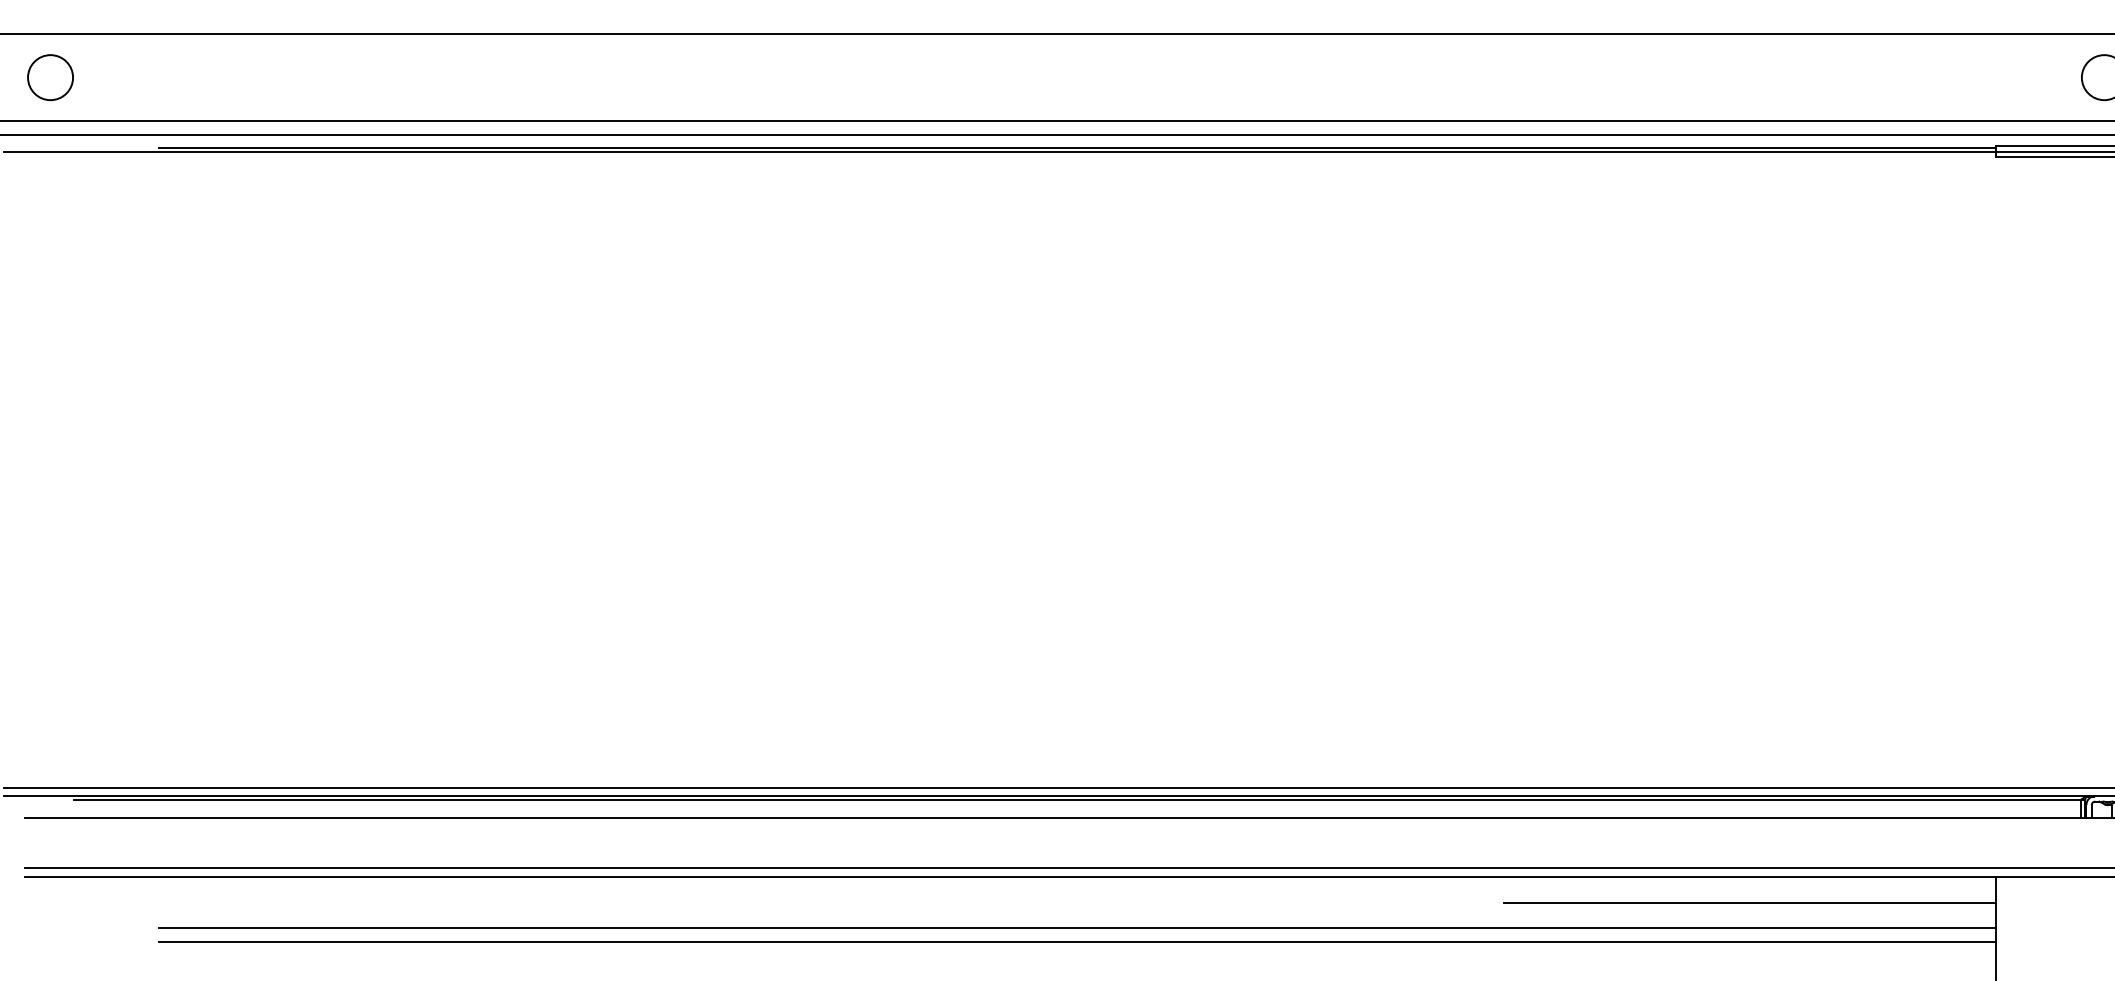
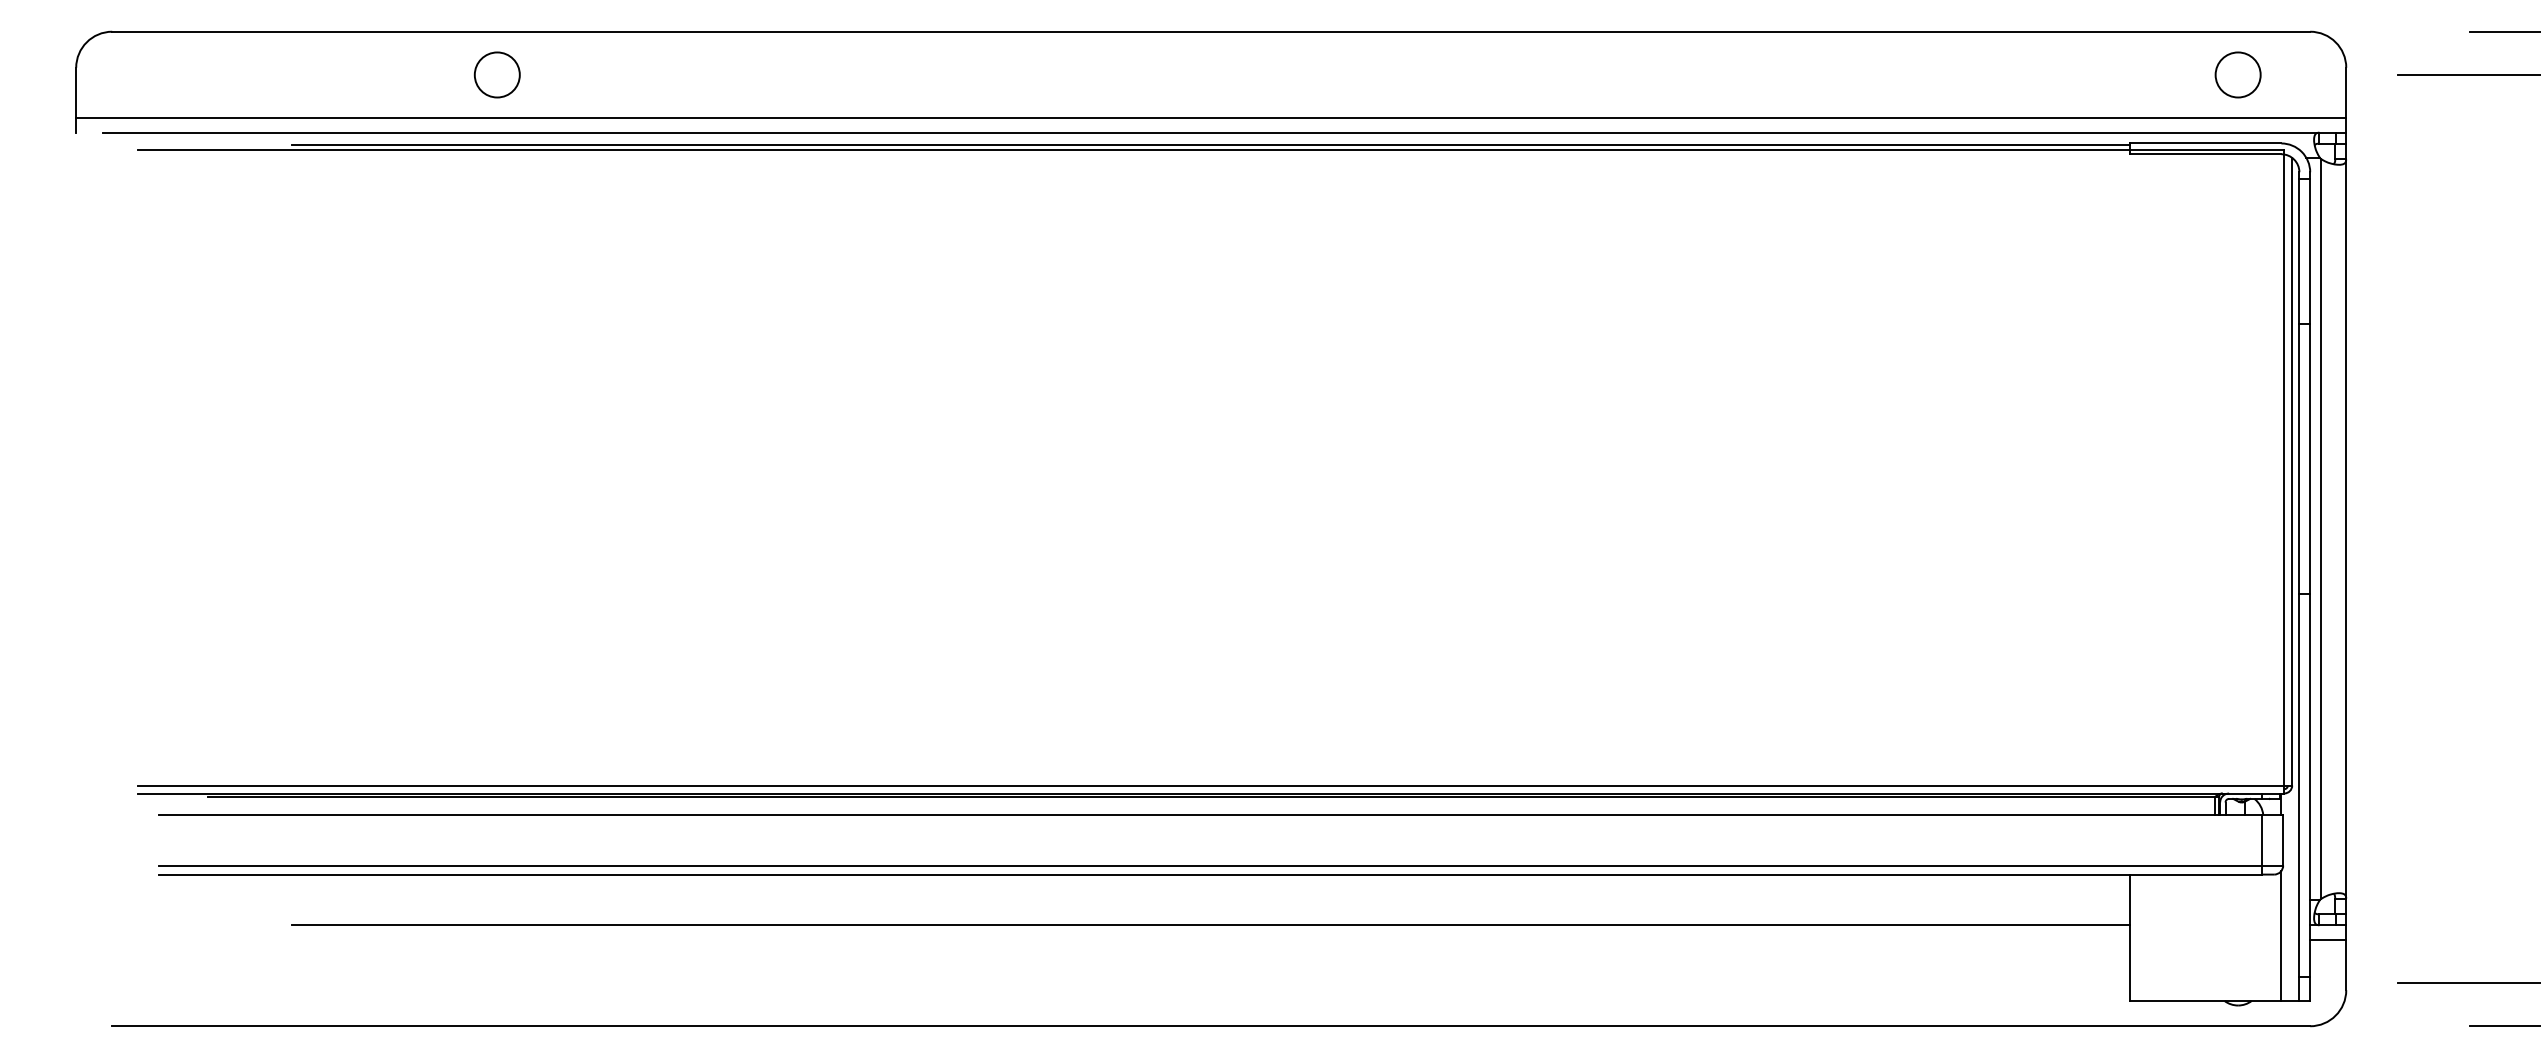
circle: (49, 77) -> (496, 74), moved
line: (1750, 902) -> (1884, 899), removed
line: (1077, 942) -> (1211, 939), removed

